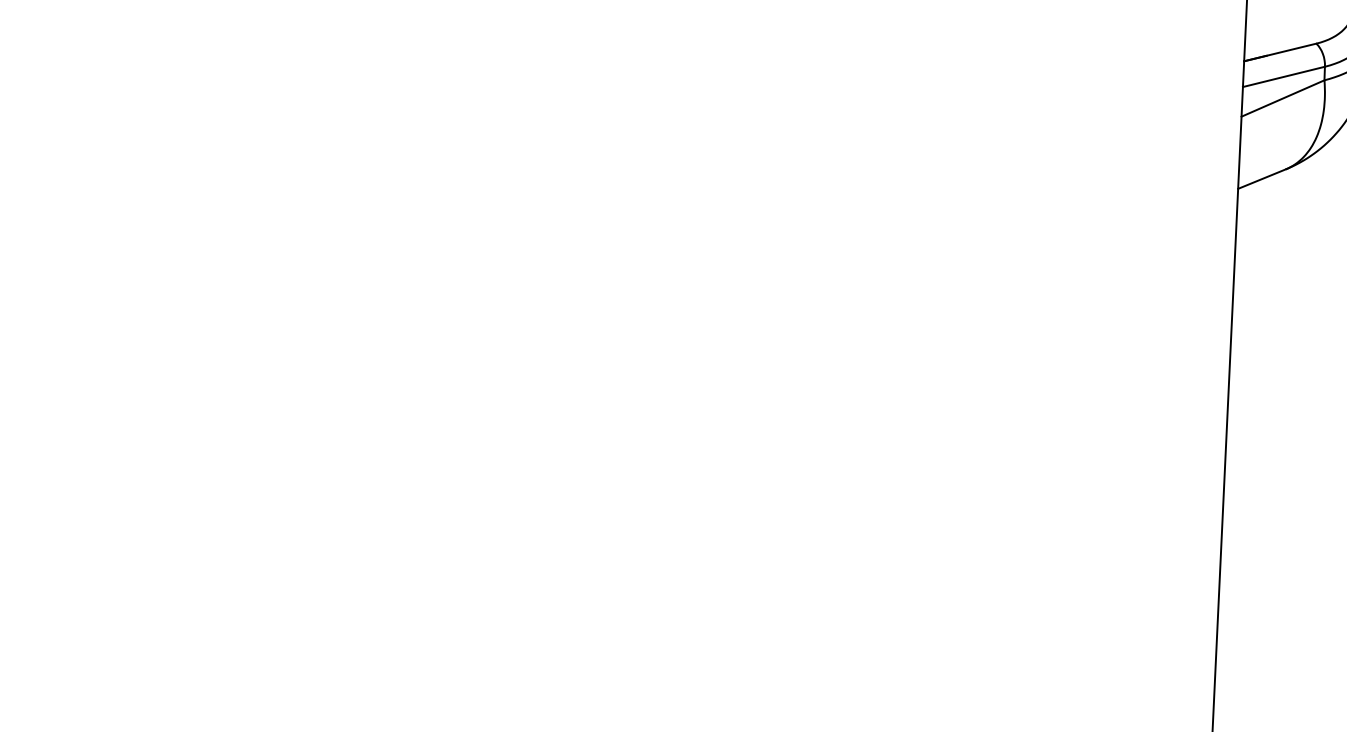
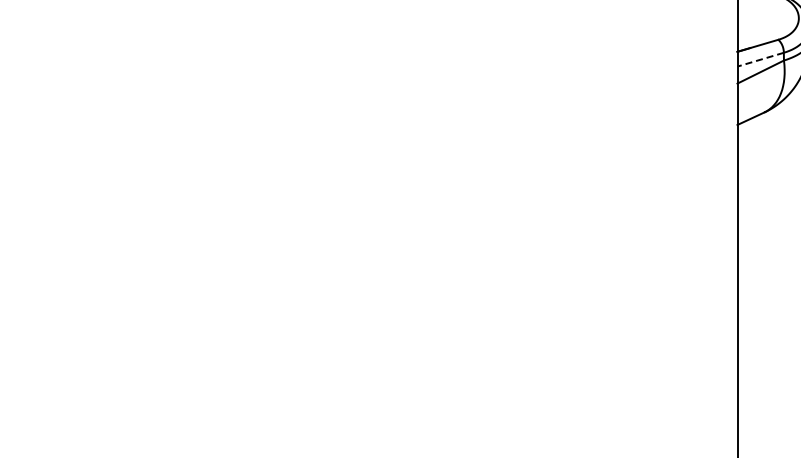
line: (1283, 76) -> (760, 59), solid -> dashed

